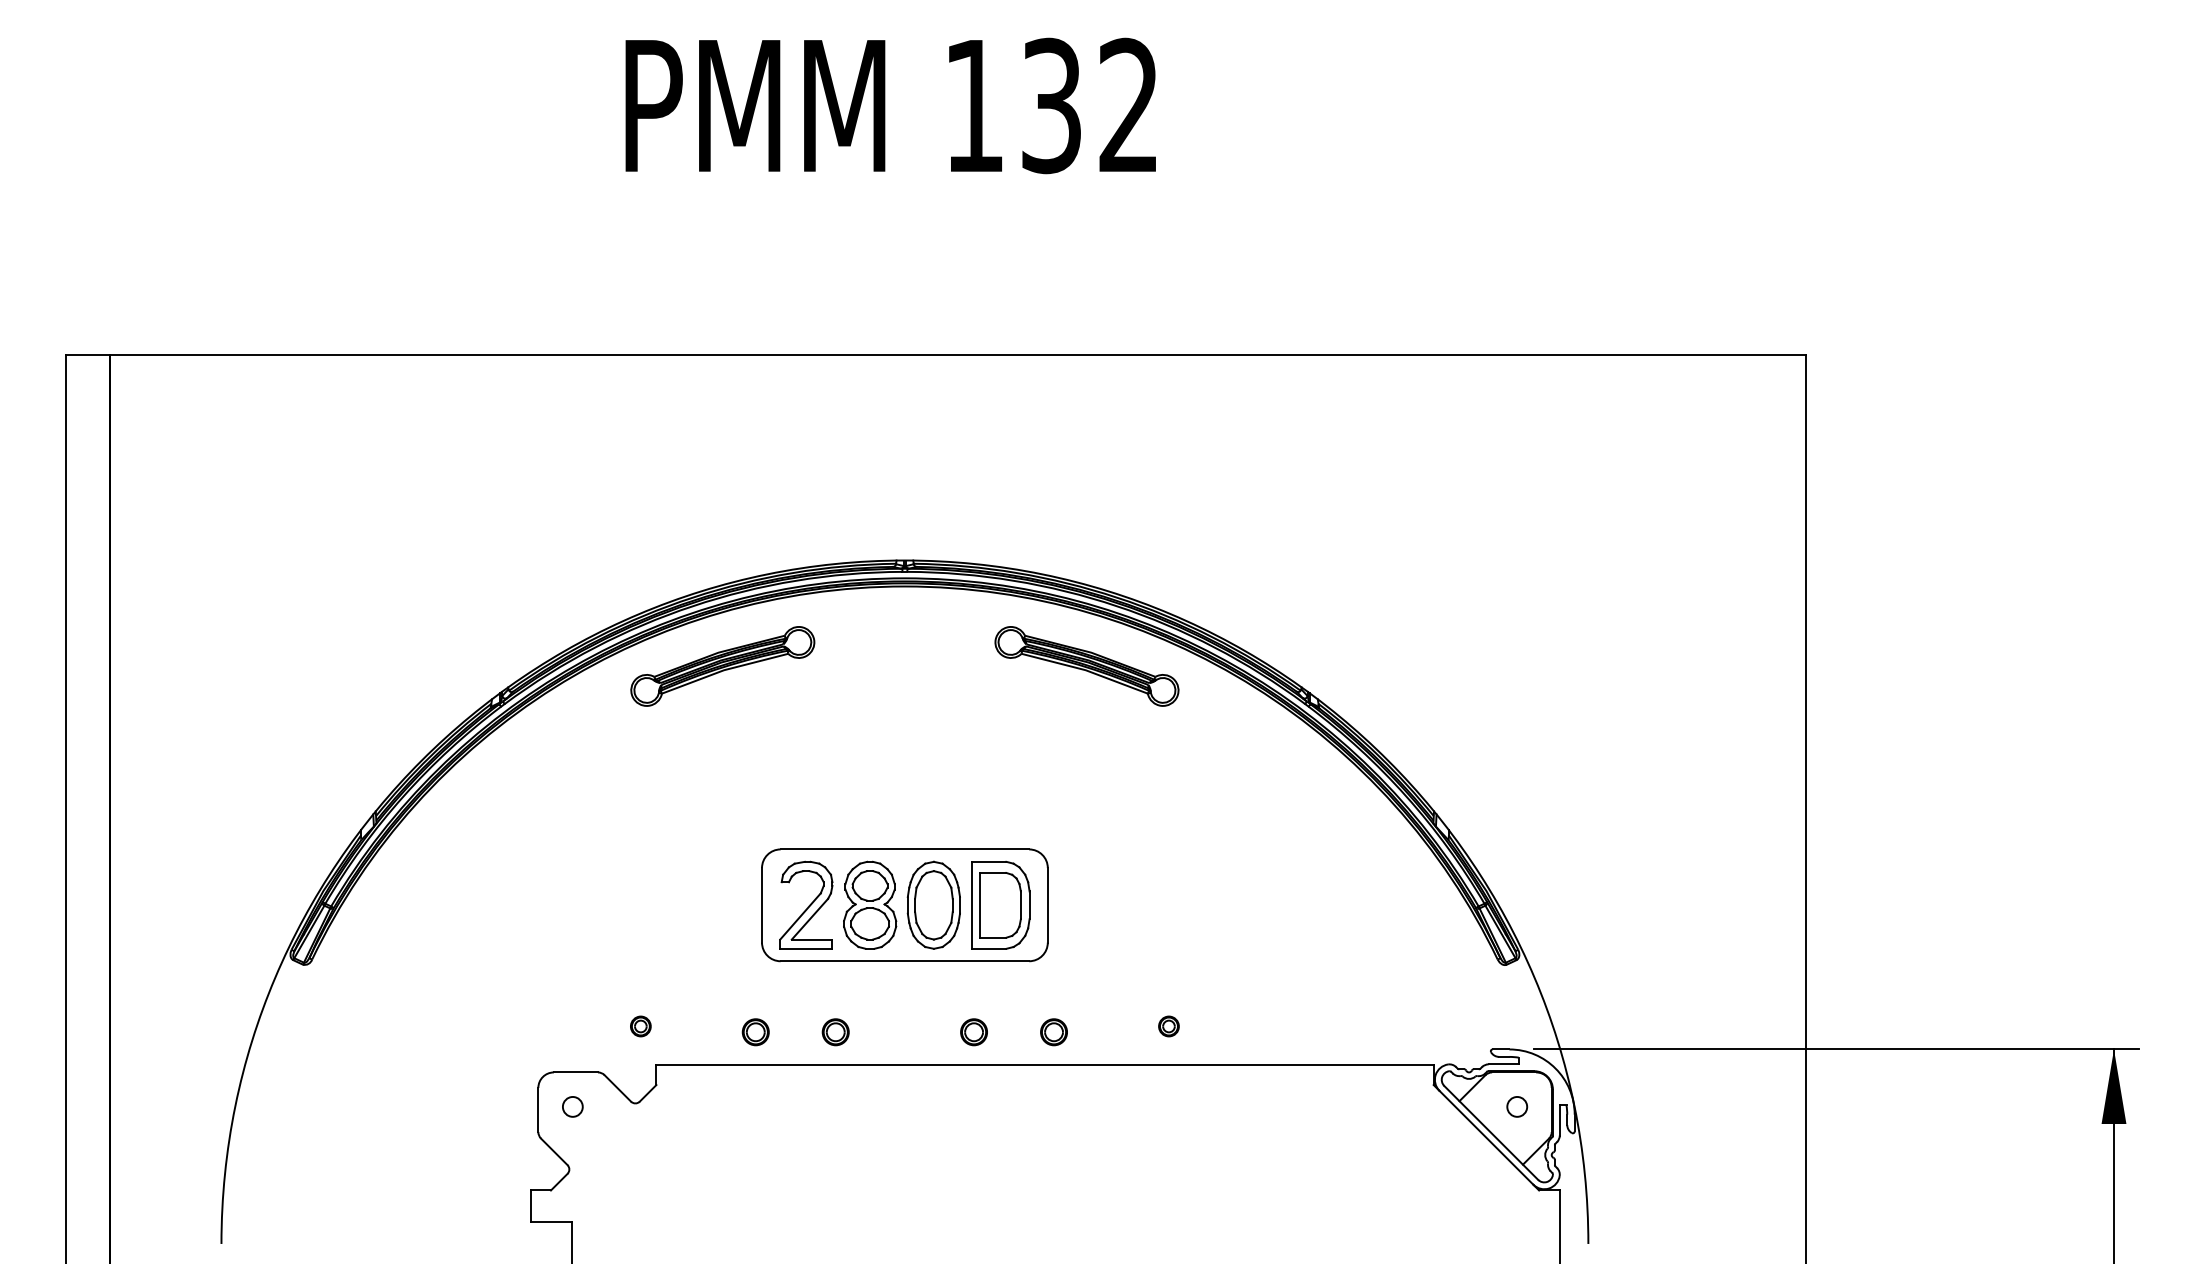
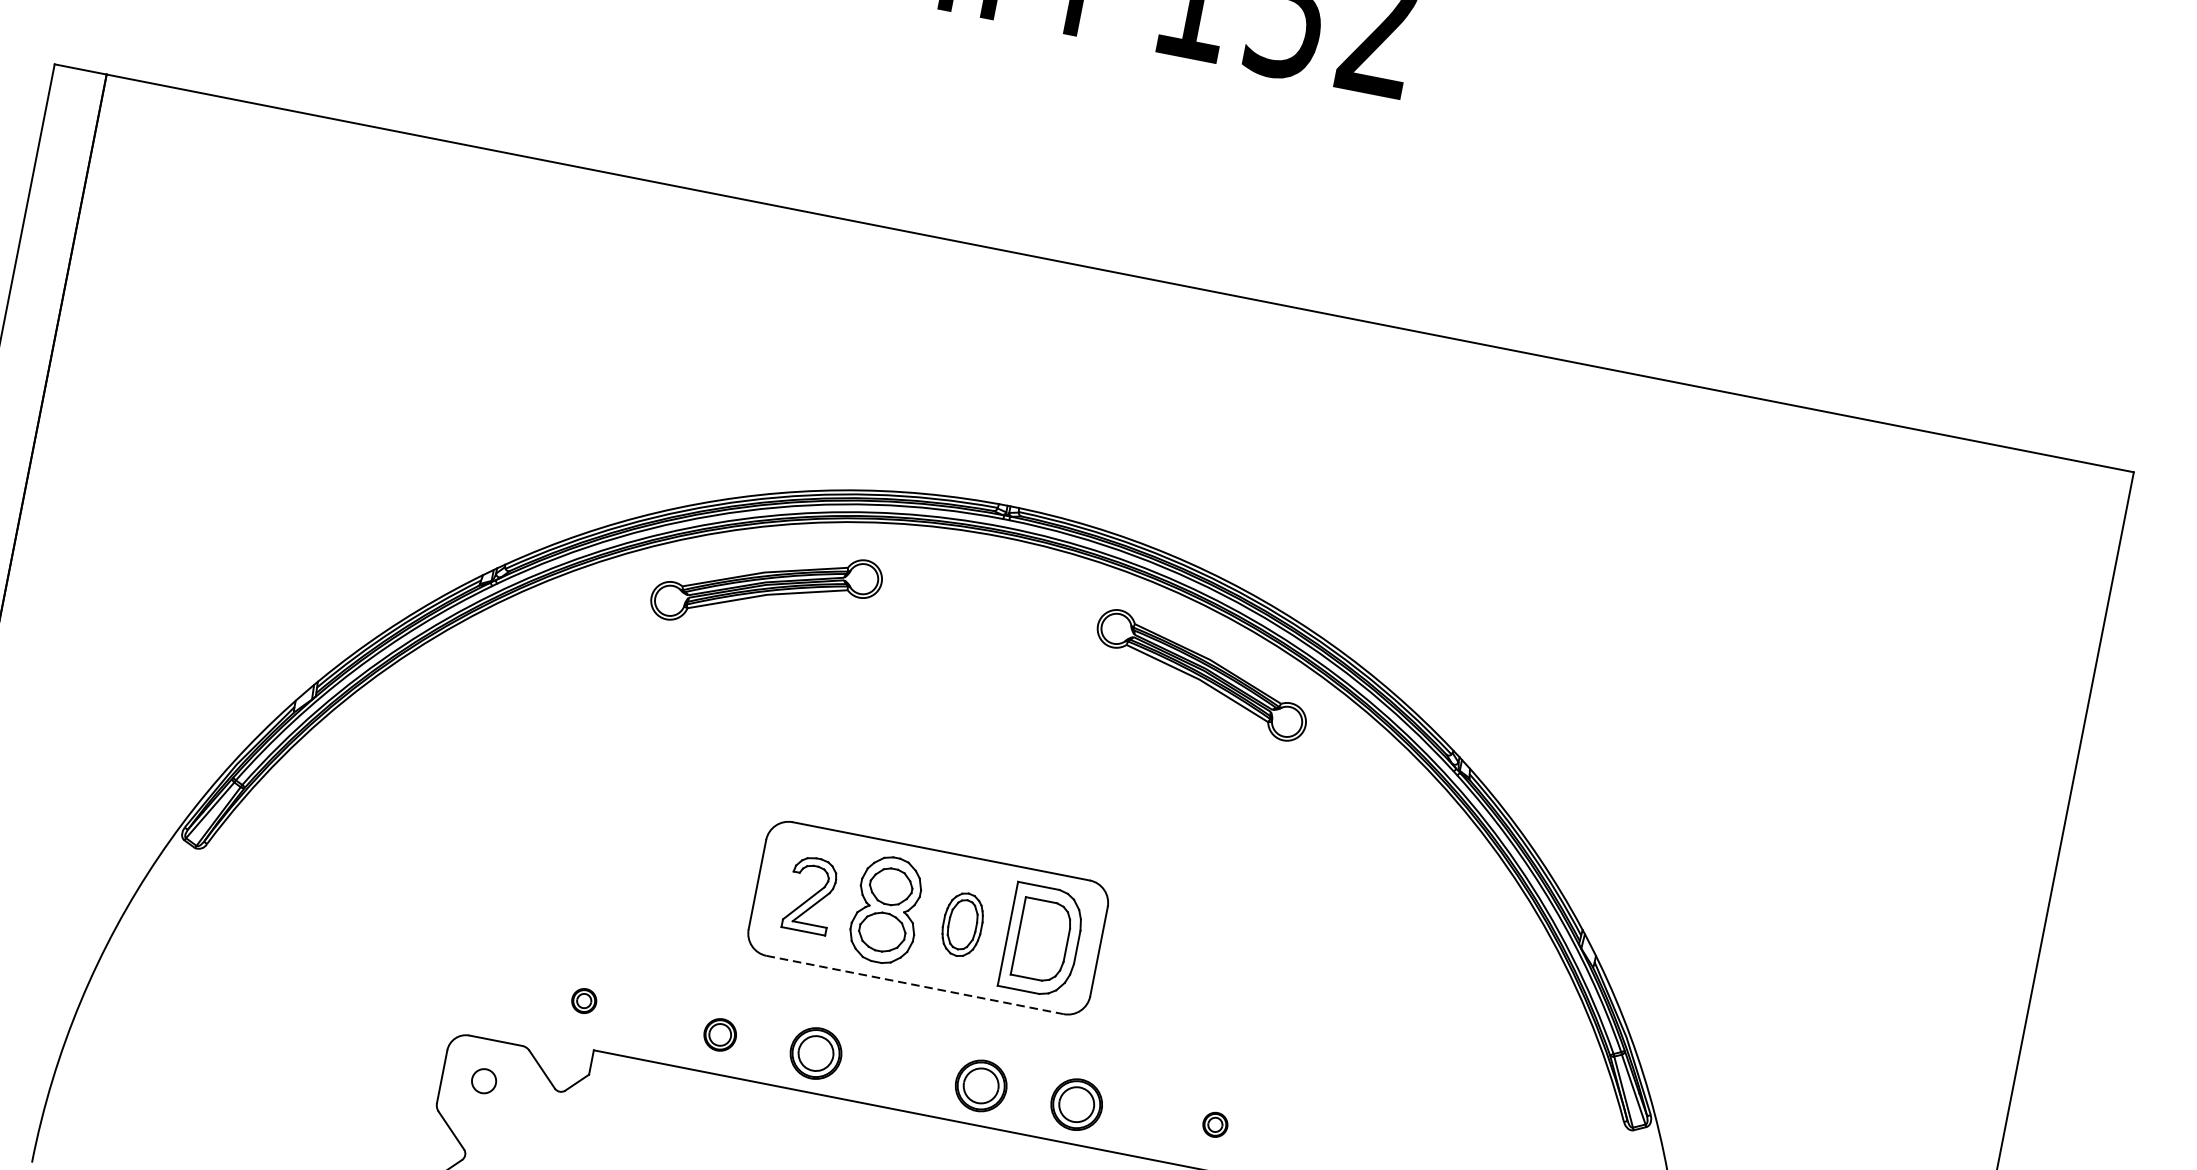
part: (806, 904) -> (810, 894), size x0.7
part: (933, 904) -> (962, 923), size x0.6
line: (905, 961) -> (915, 985), solid -> dashed
part: (835, 1032) -> (815, 1053), size x1.6
part: (973, 1032) -> (980, 1086), size x1.6
part: (1053, 1032) -> (1075, 1104), size x1.6

